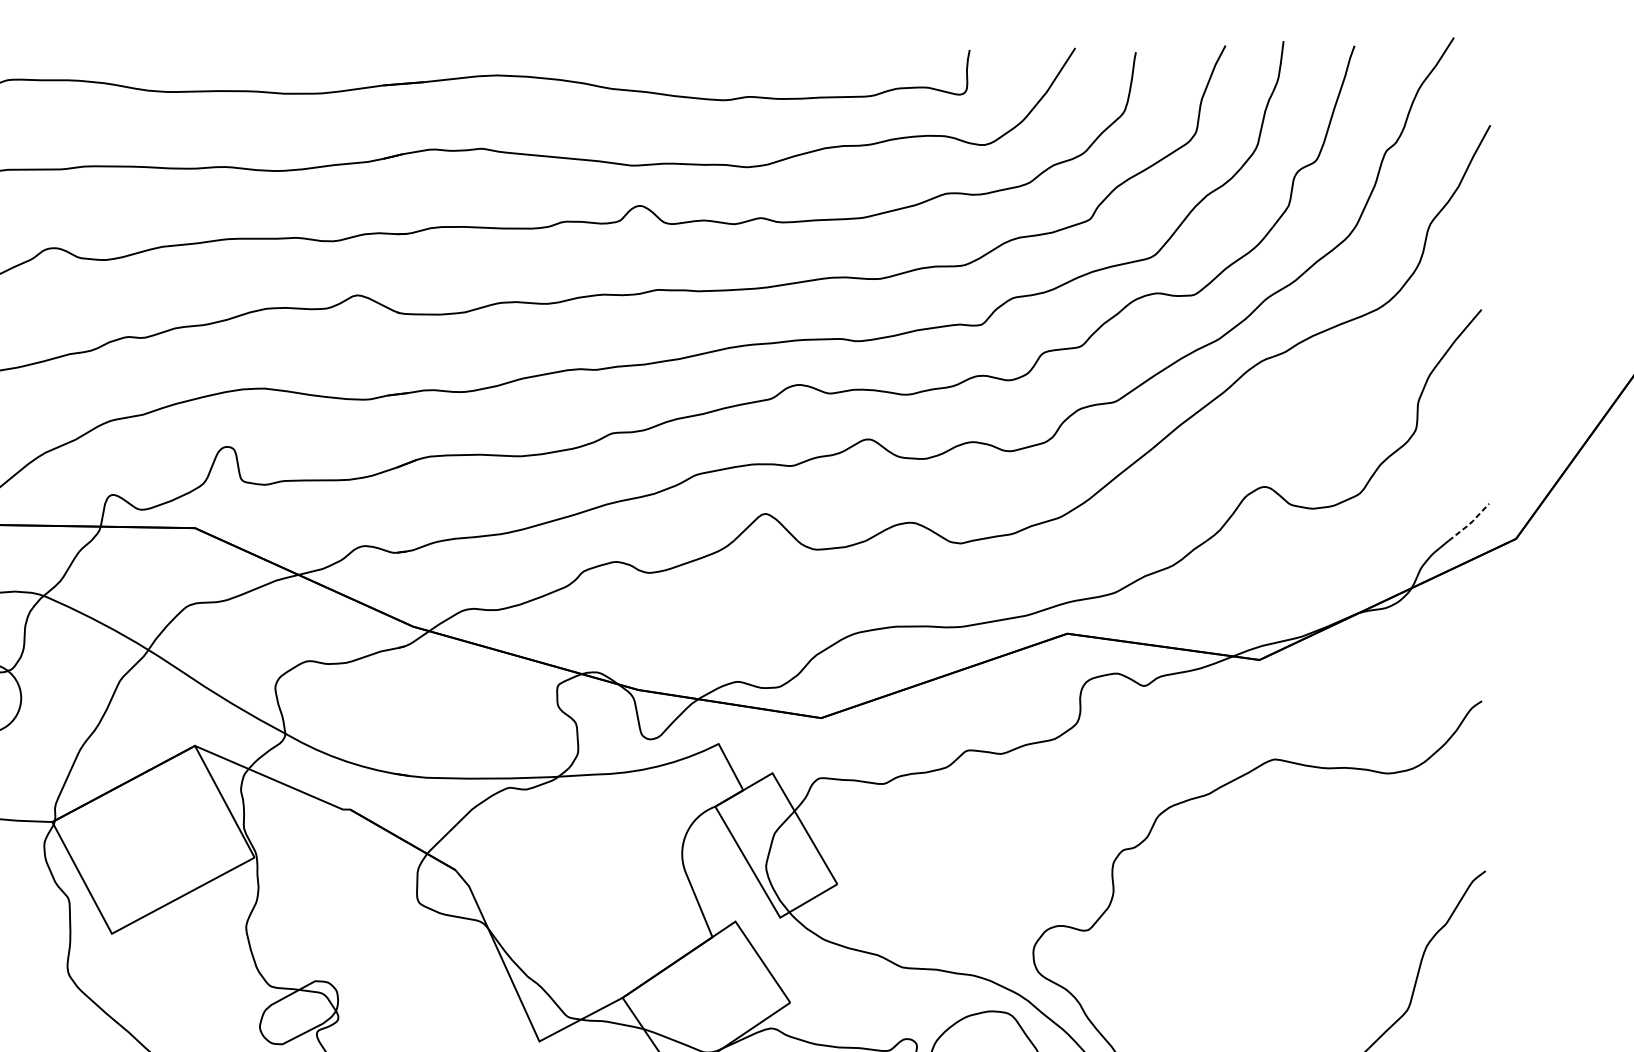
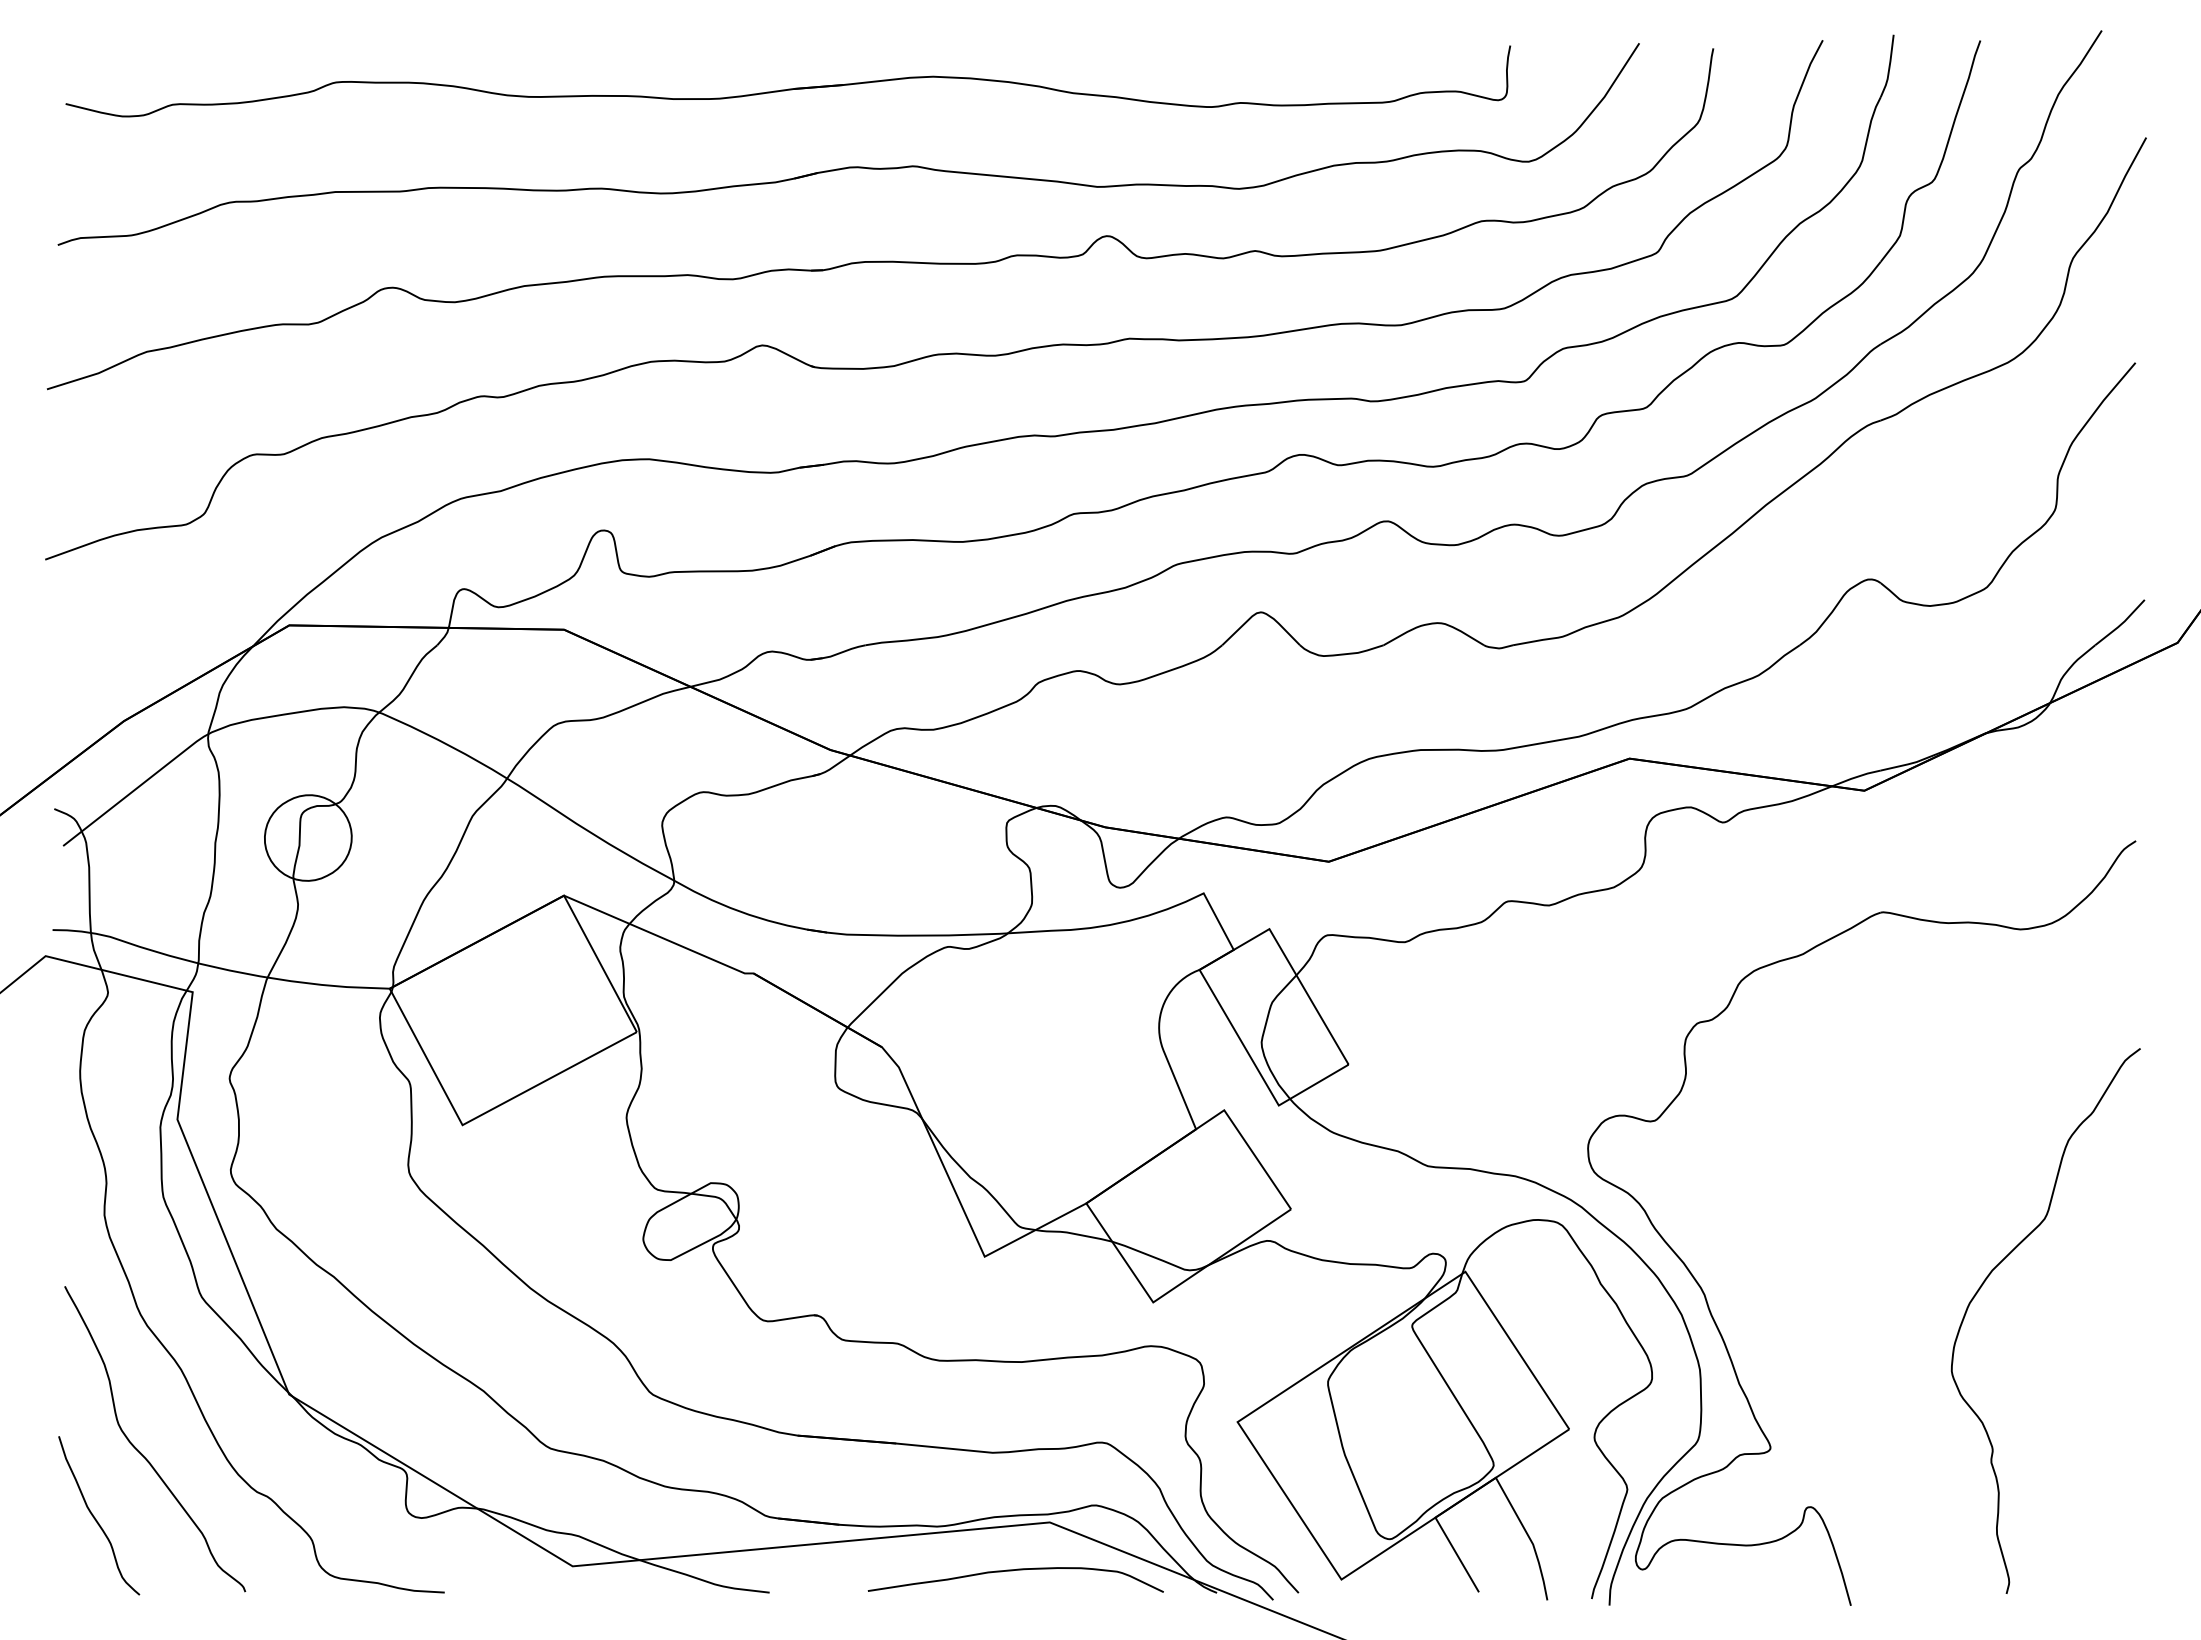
line: (1470, 523) -> (2122, 623), dashed -> solid

